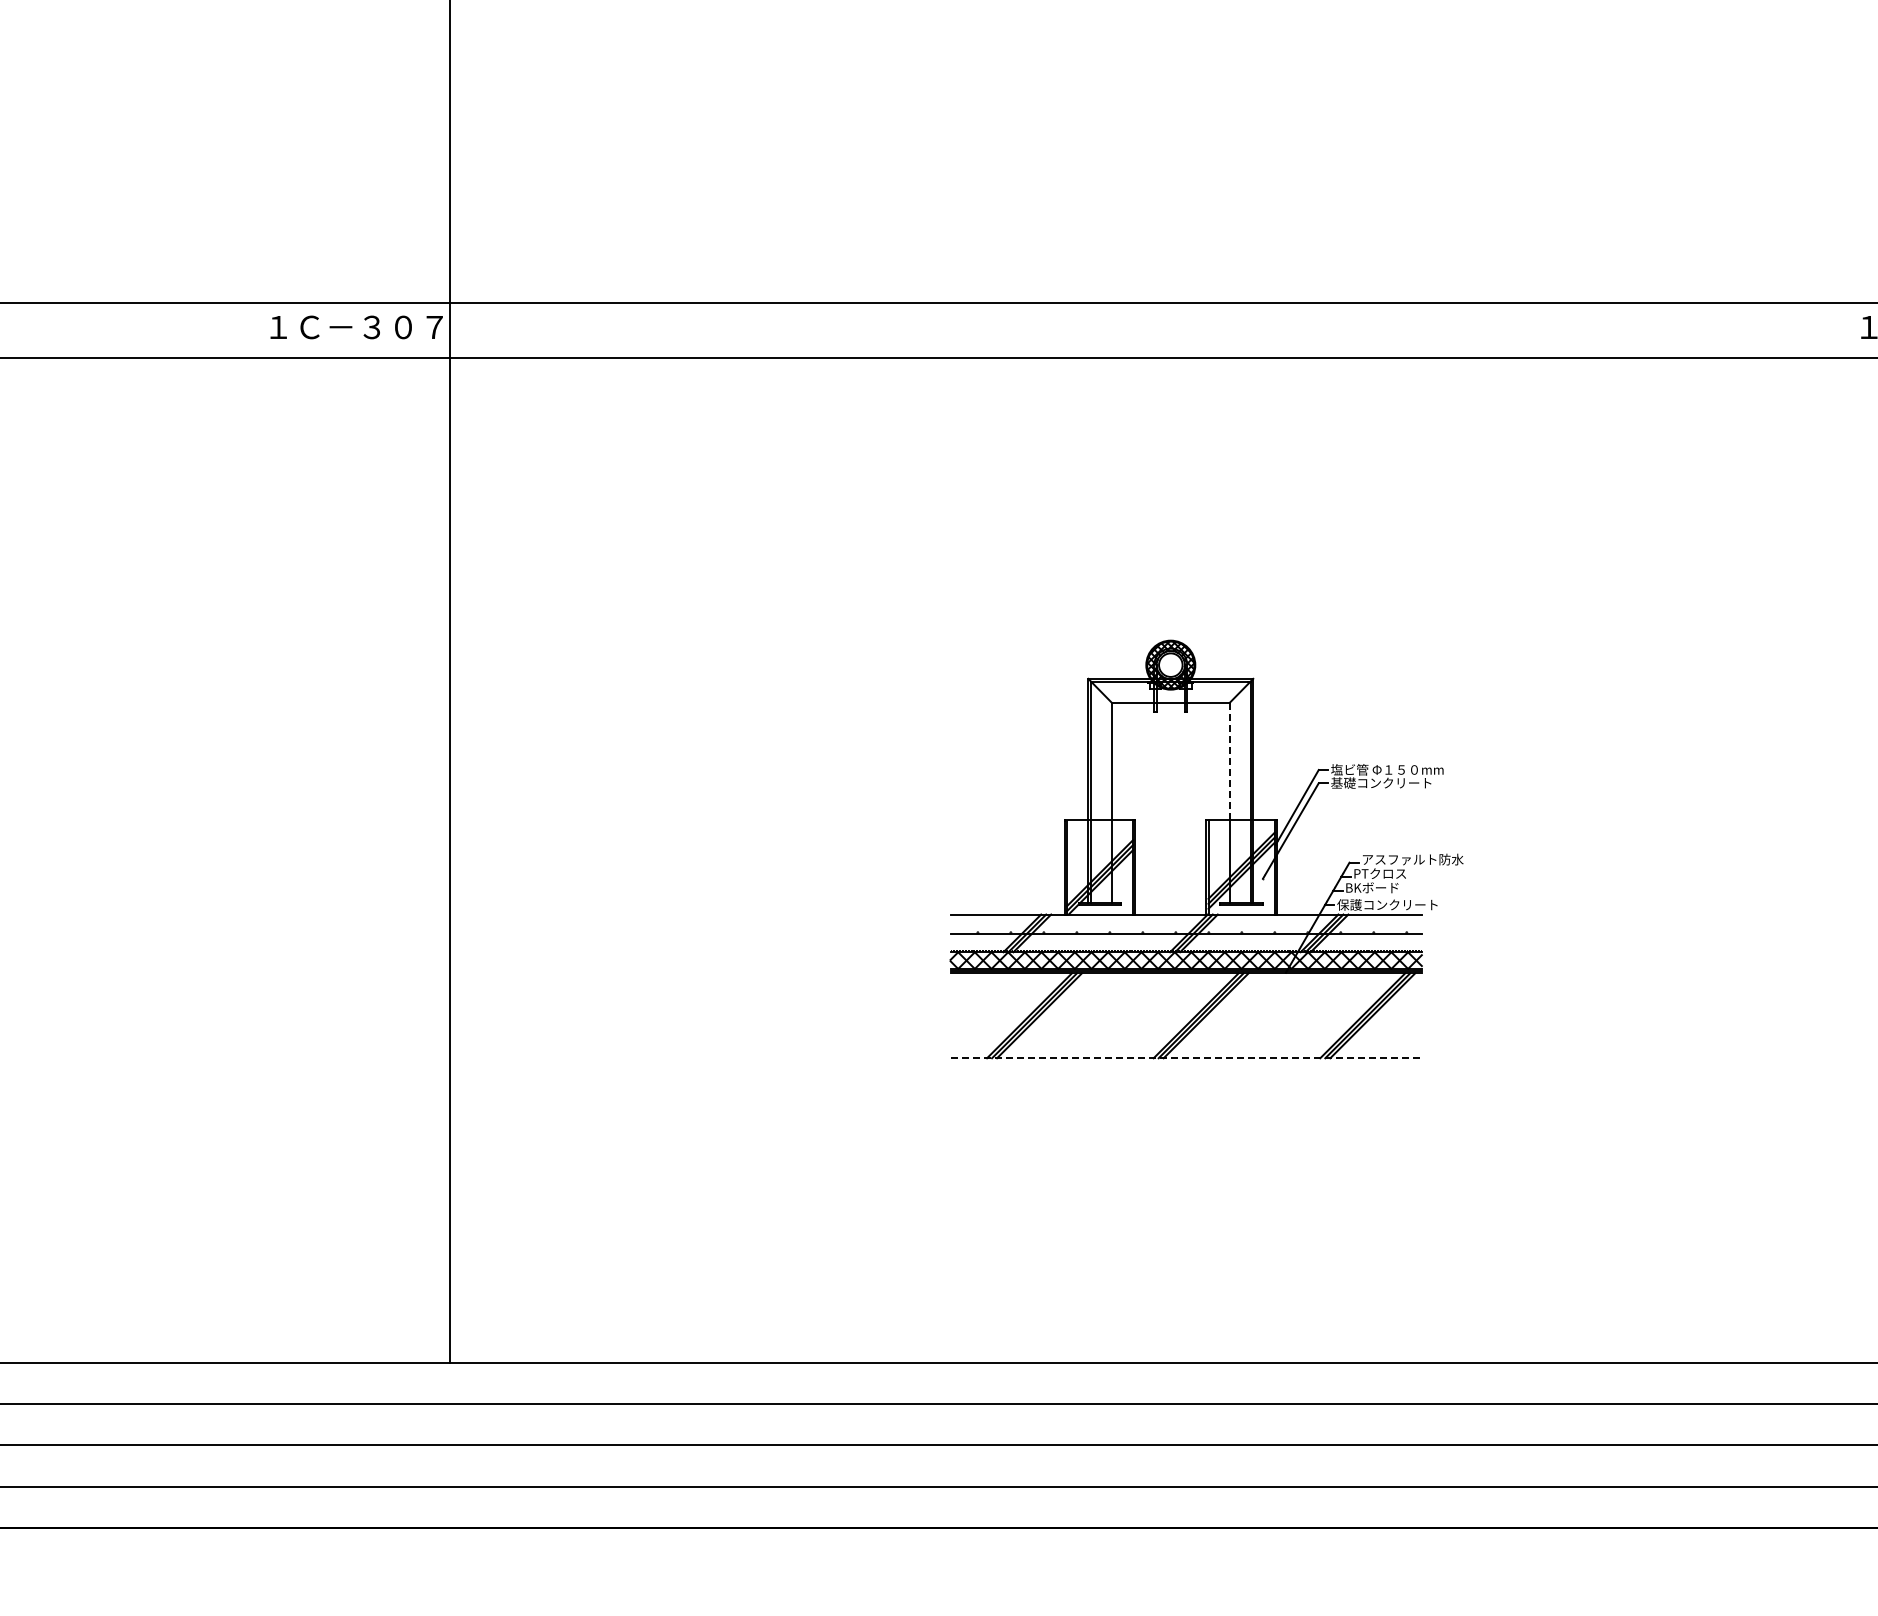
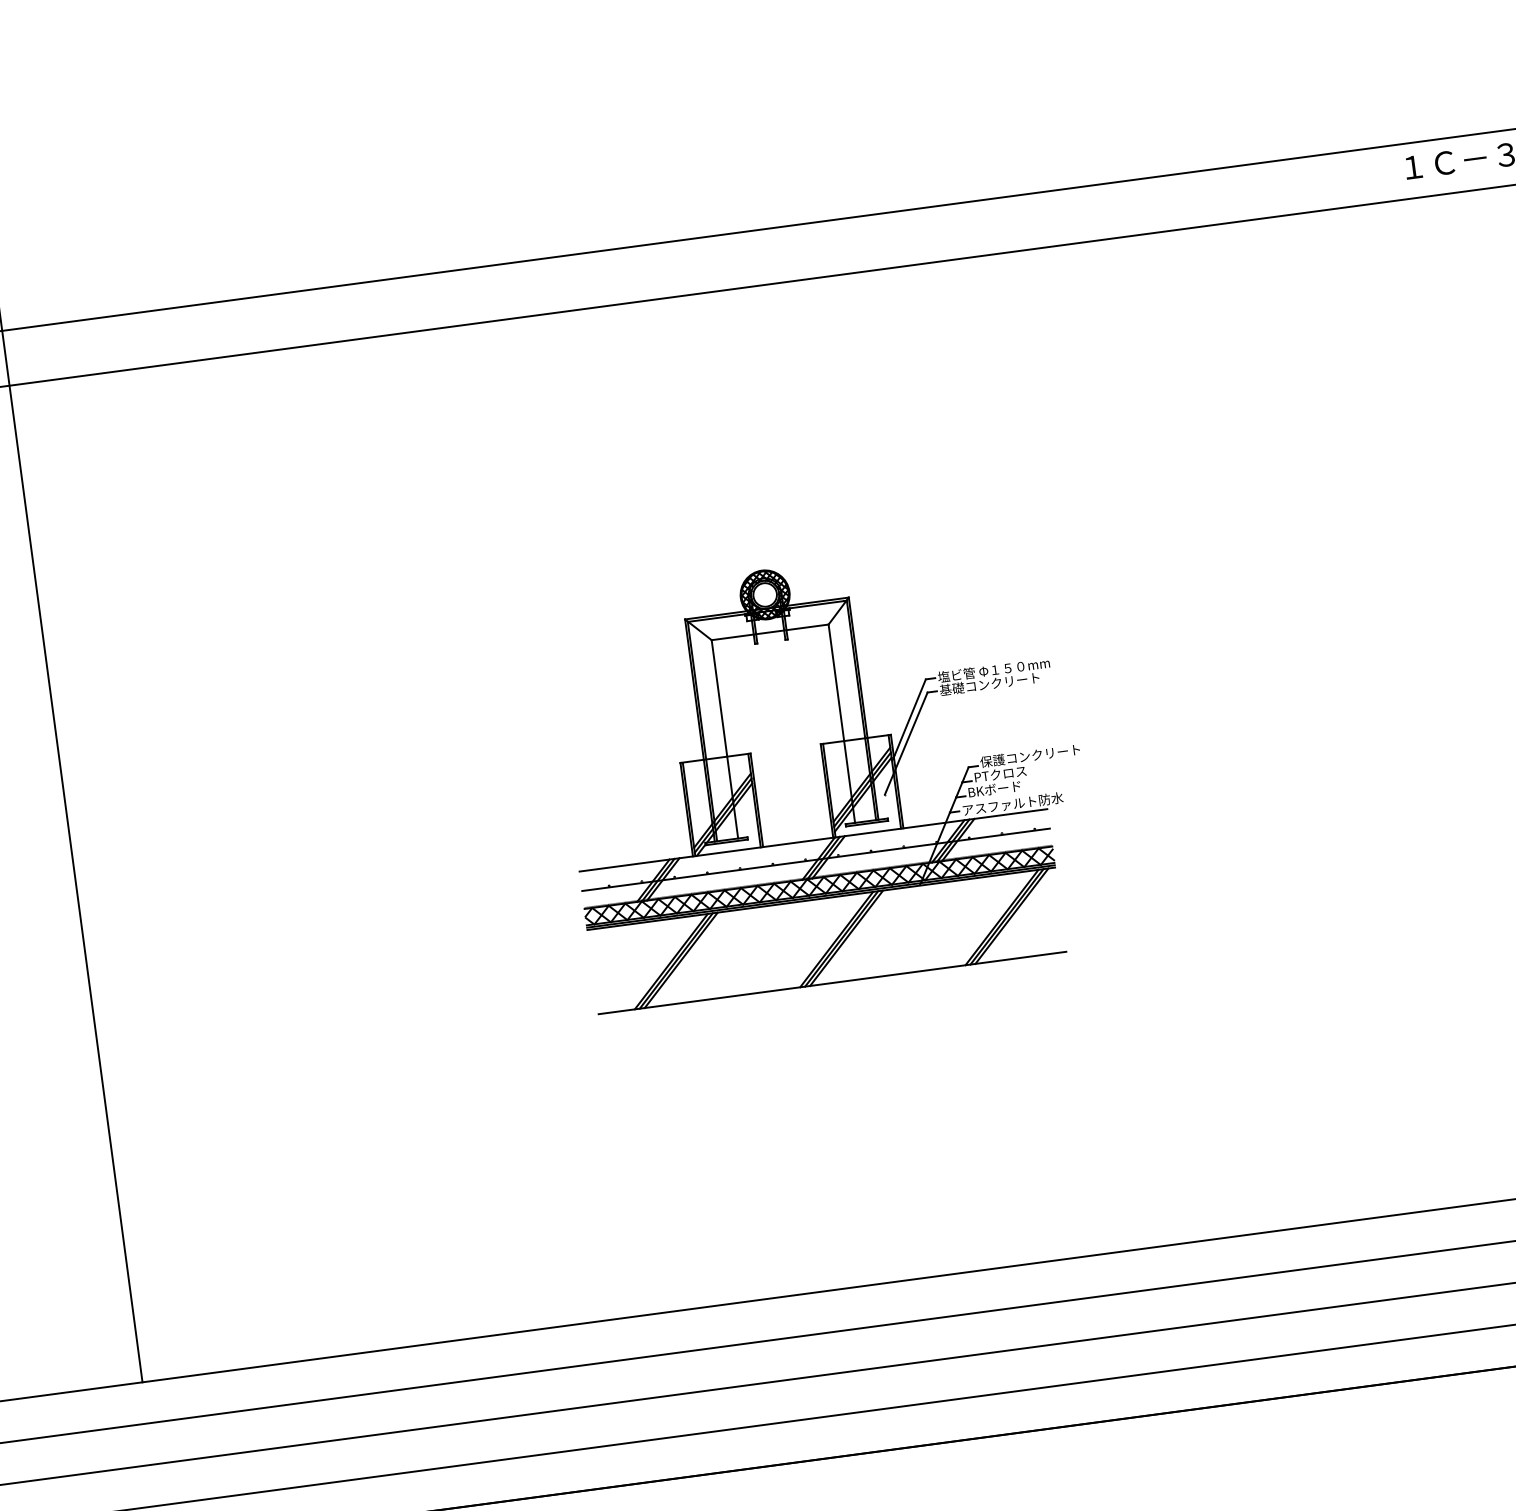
line: (1229, 761) -> (836, 682), dashed -> solid
text: (1412, 859) -> (1030, 755), アスファルト防水 -> 保護コンクリート
text: (1387, 904) -> (1011, 803), 保護コンクリート -> アスファルト防水
line: (1186, 1058) -> (832, 983), dashed -> solid

